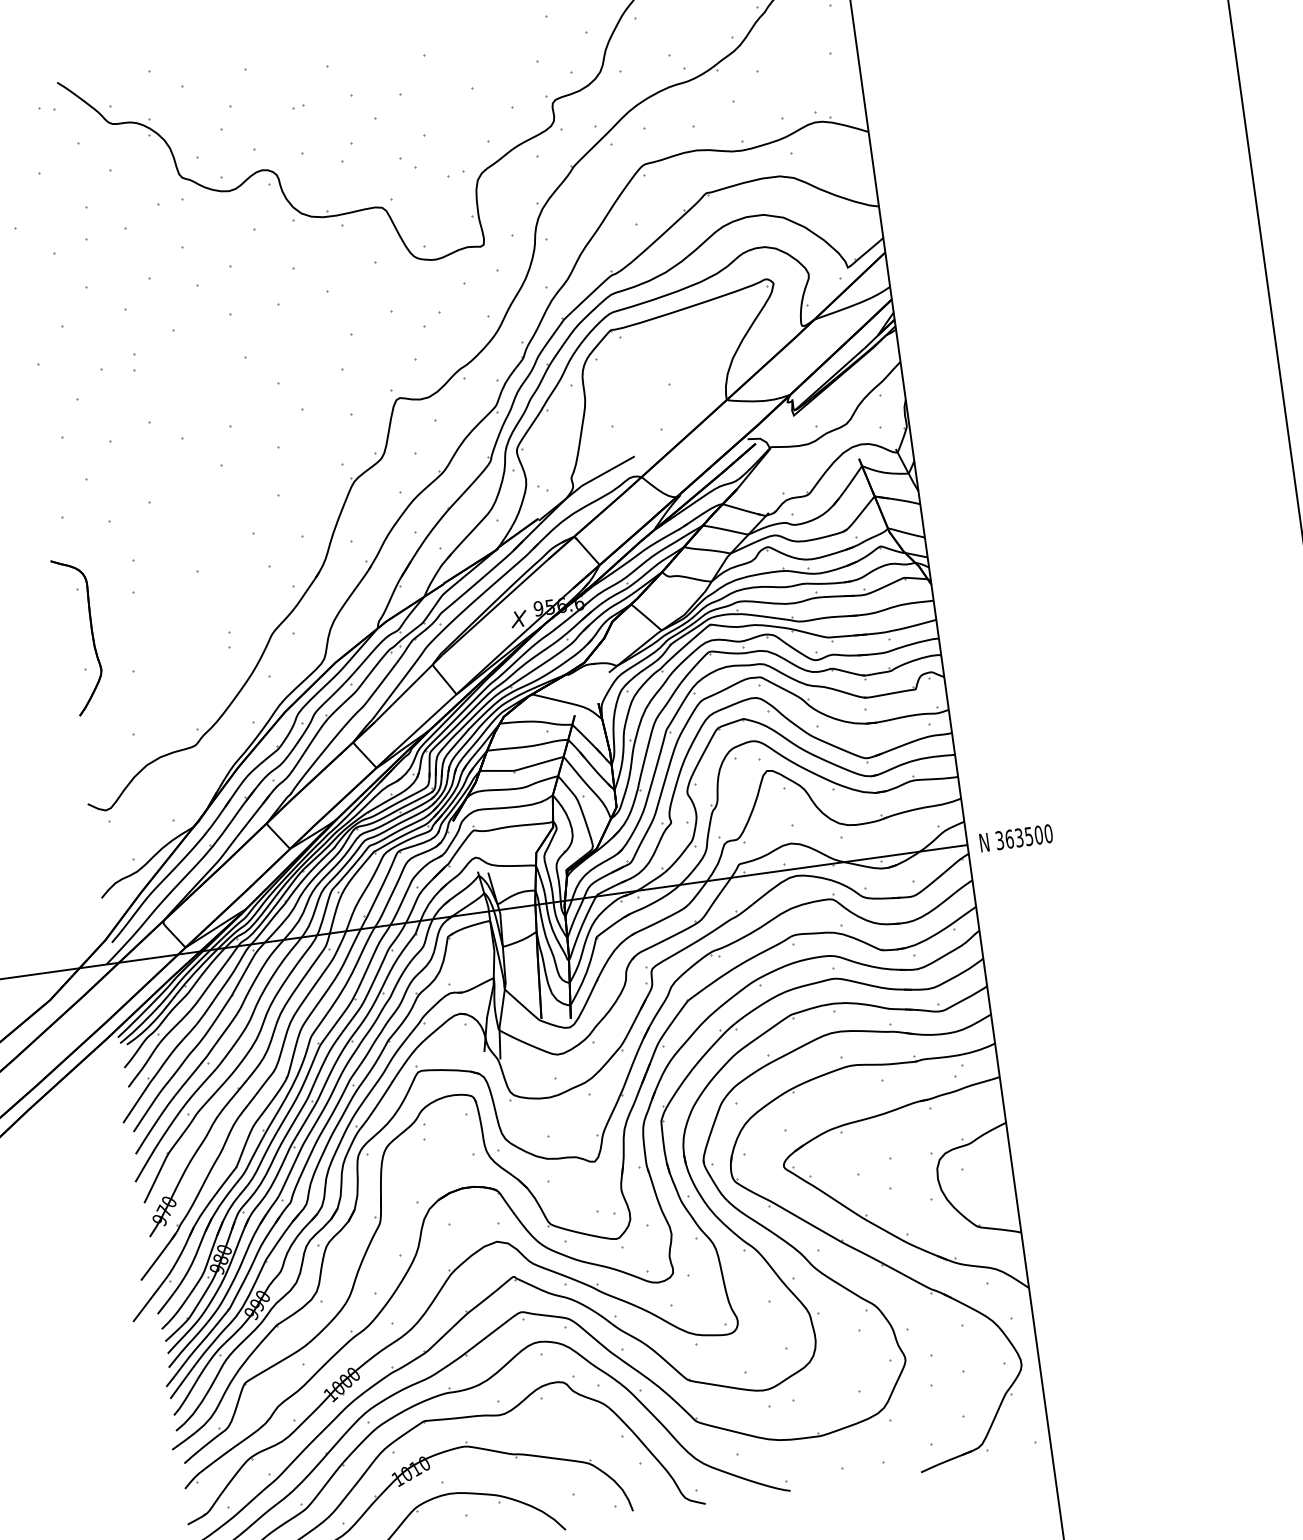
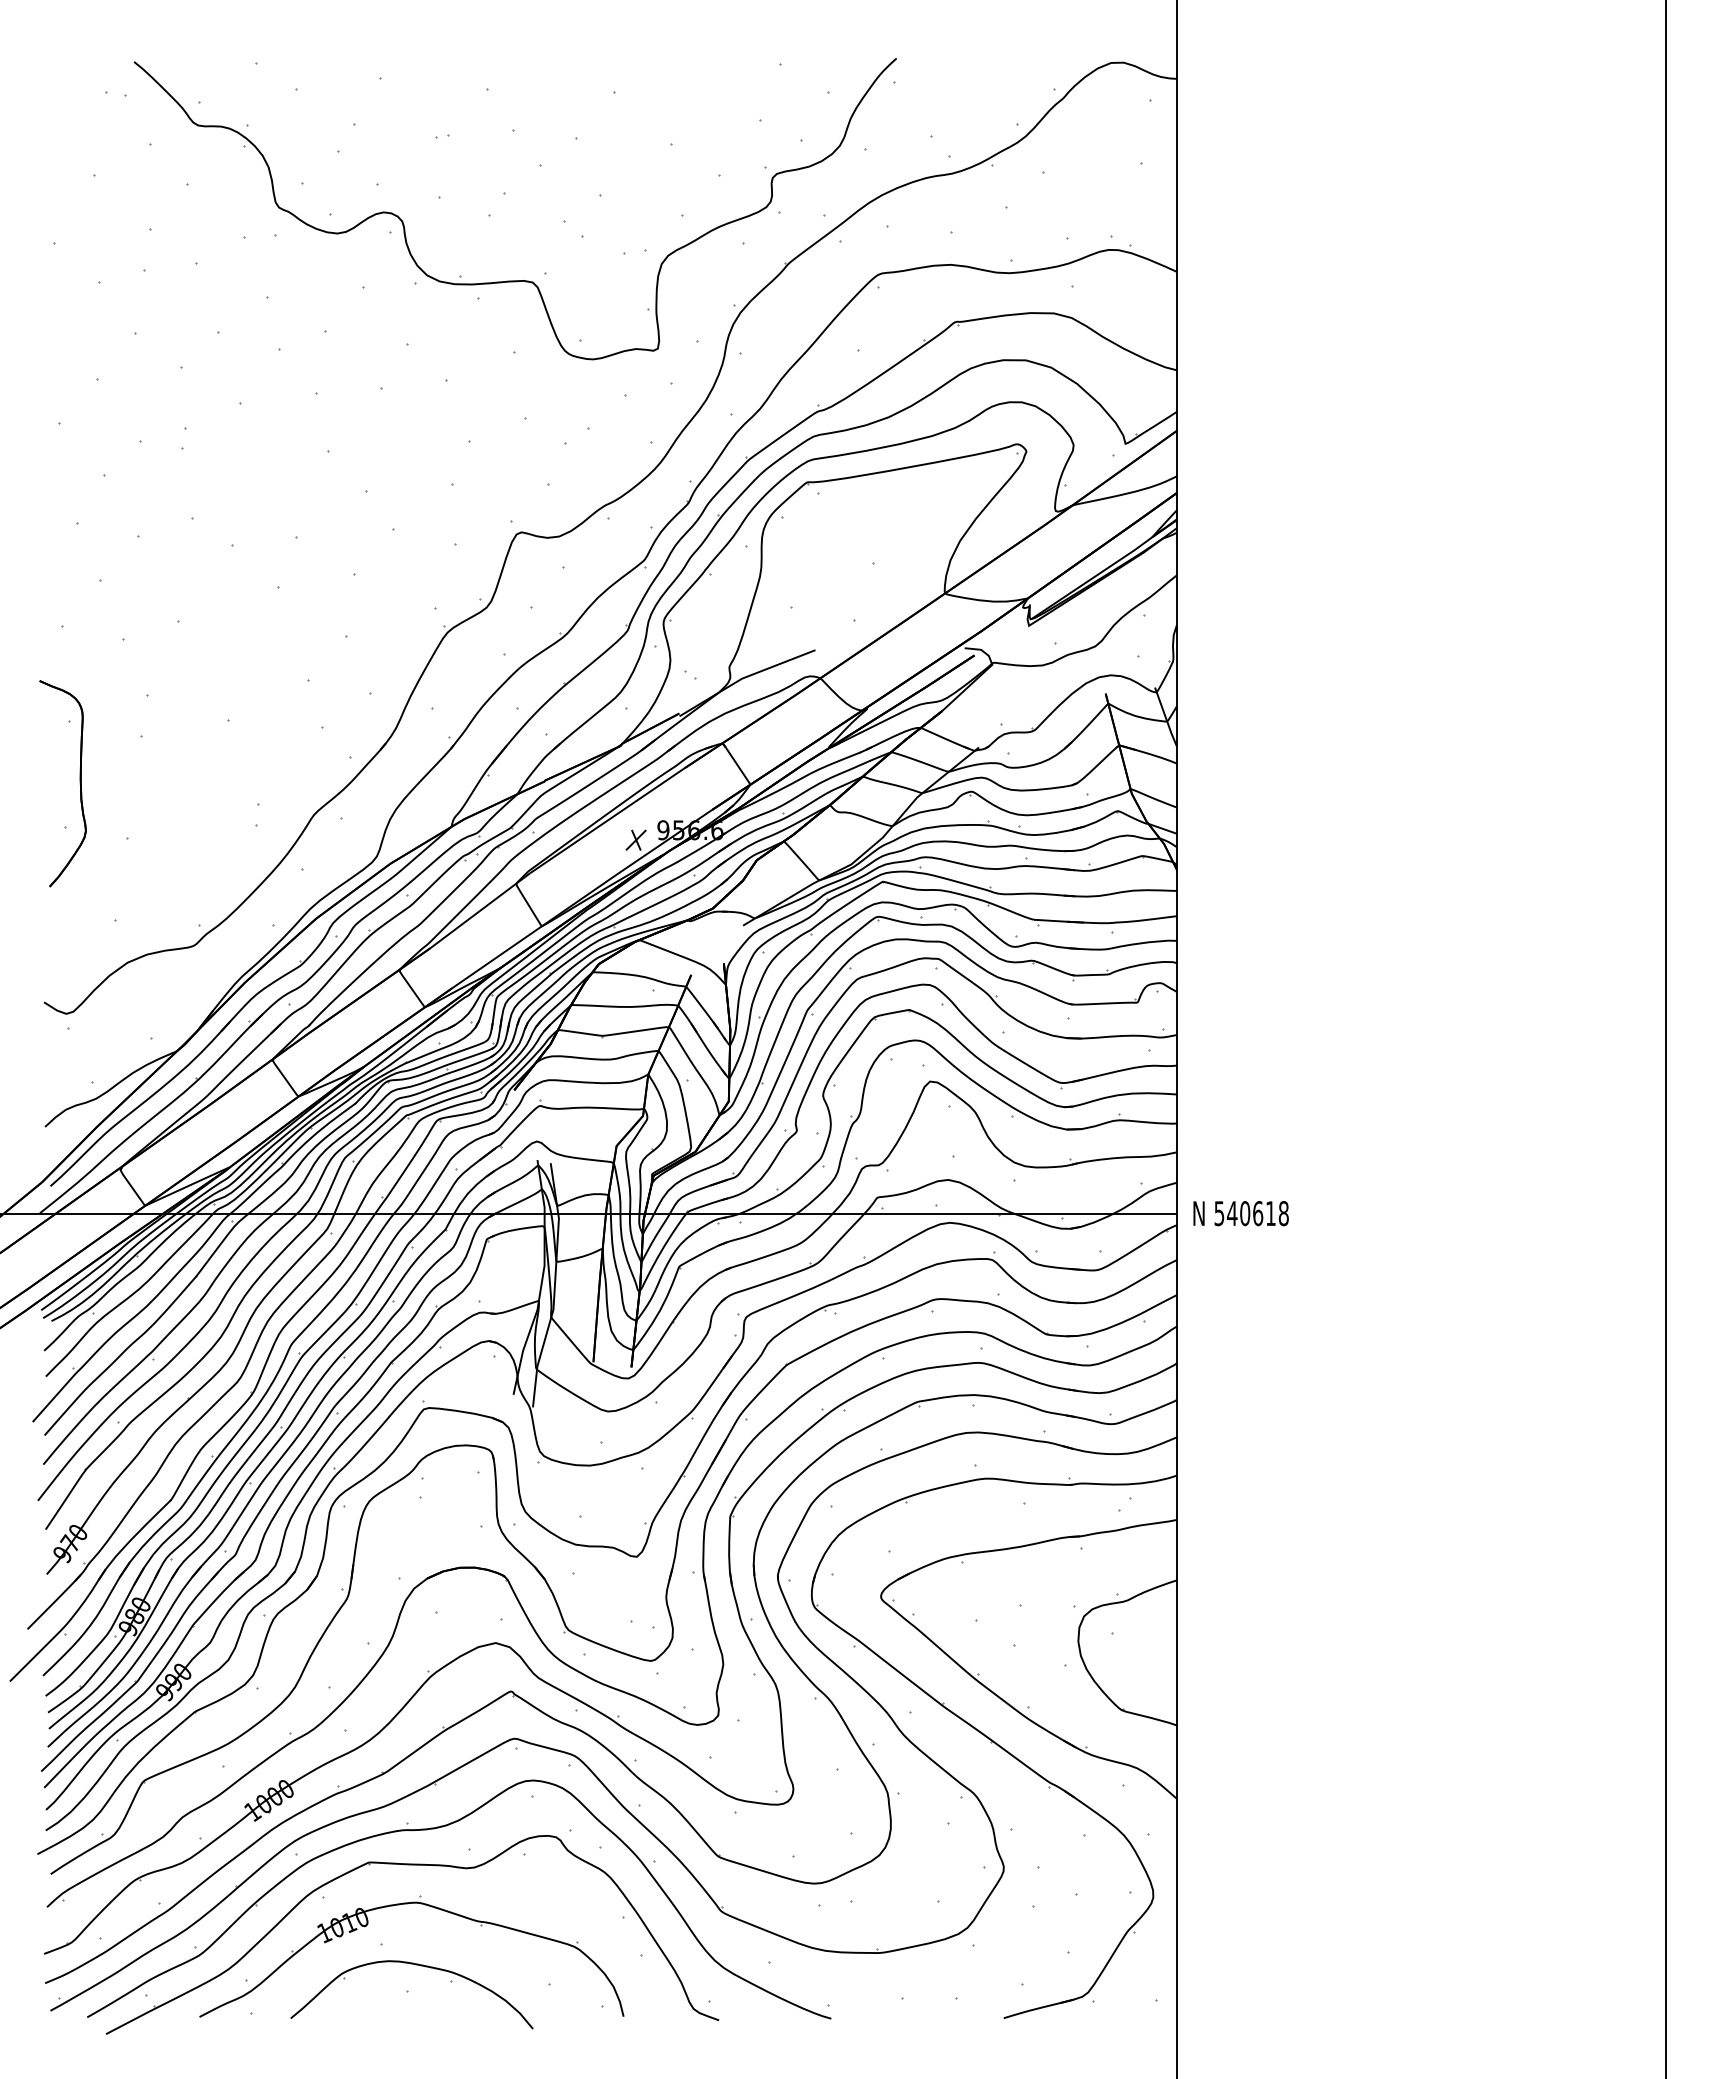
text: (1024, 837) -> (1251, 1213), 363500 -> 540618

